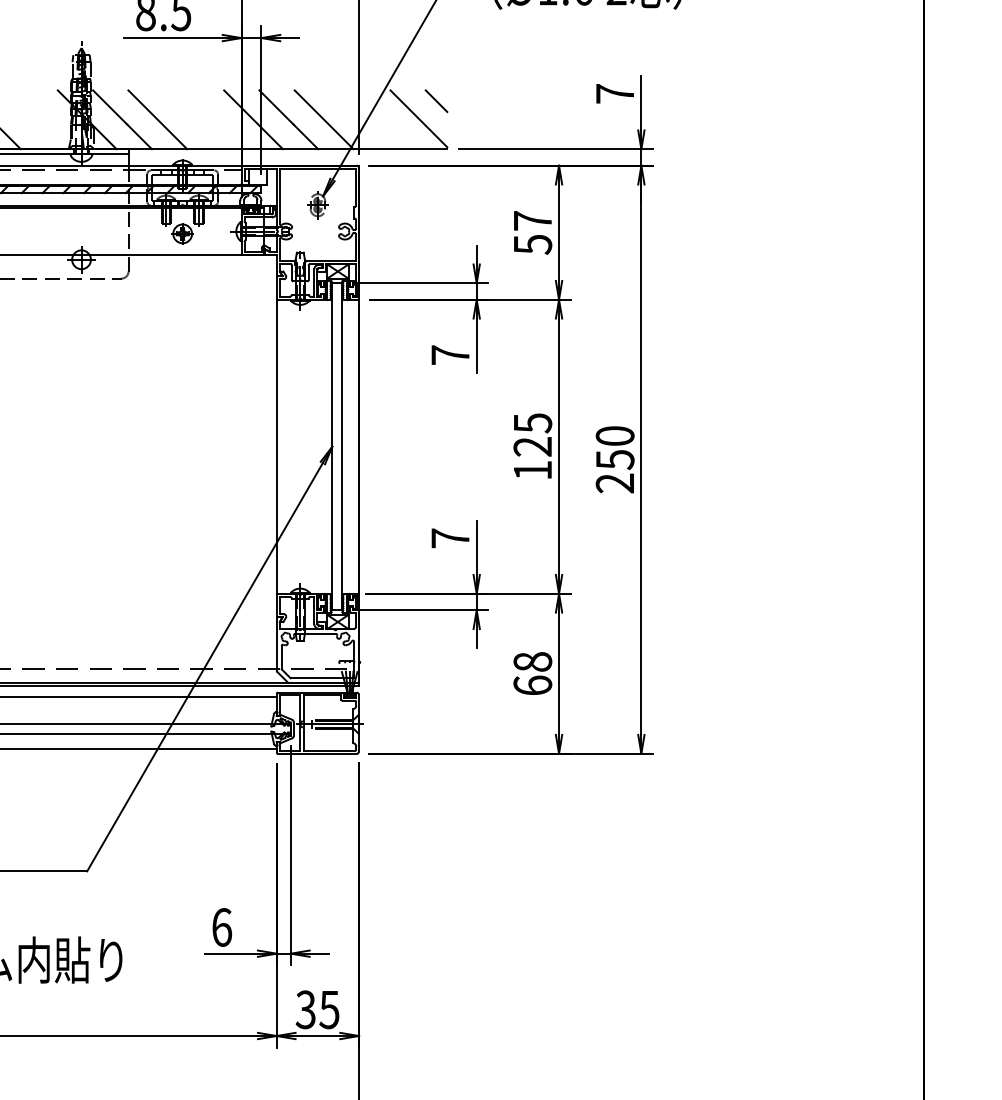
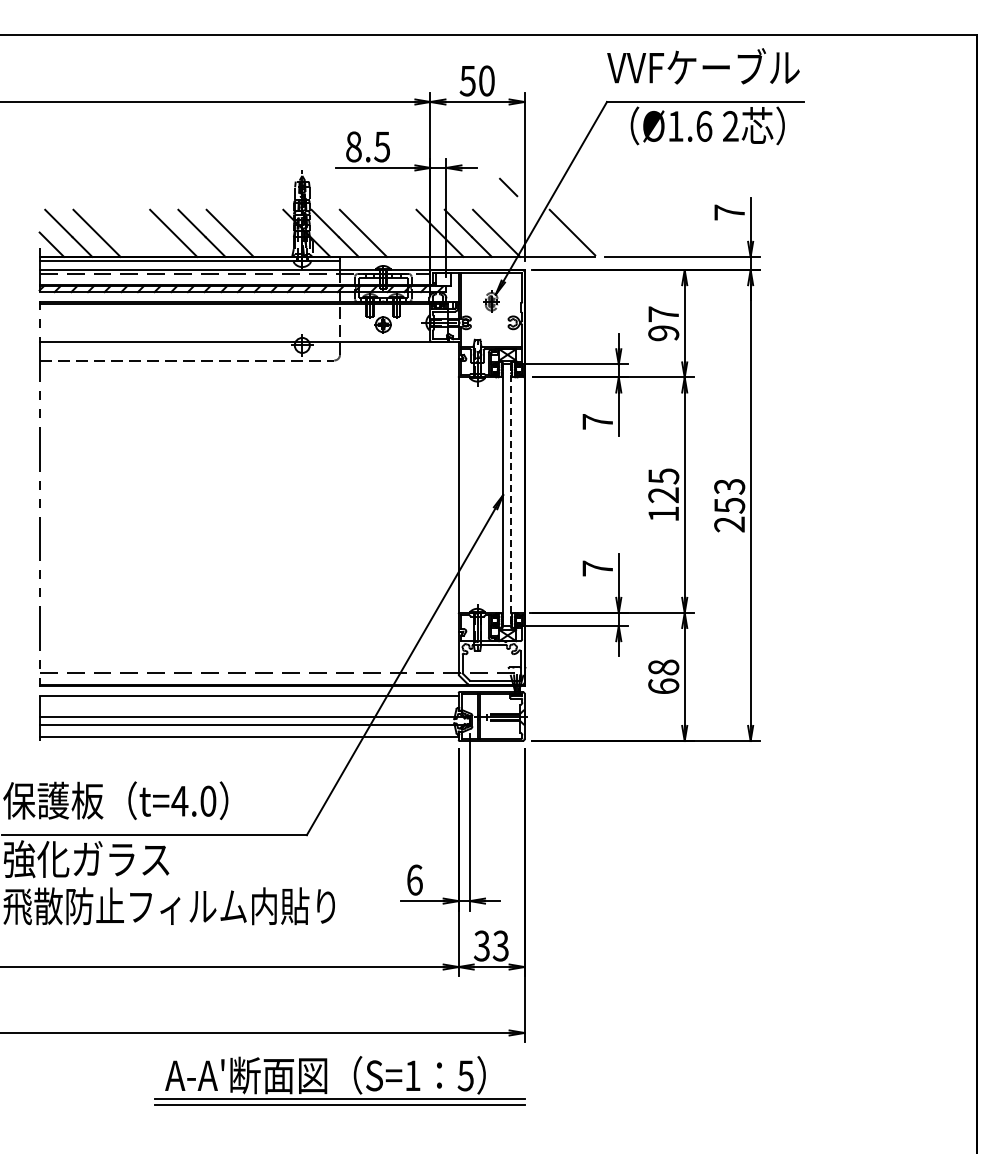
line: (436, 101) -> (508, 187), moved
text: (532, 244) -> (663, 333), 57 -> 97
text: (614, 435) -> (729, 486), 250 -> 253
line: (341, 447) -> (510, 495), solid -> dashed
text: (329, 1009) -> (500, 945), 35 -> 33

